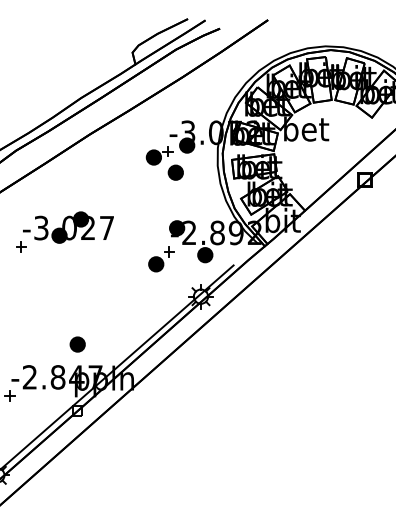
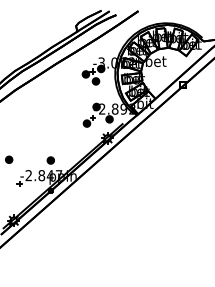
part: (63, 231) -> (44, 108), removed

